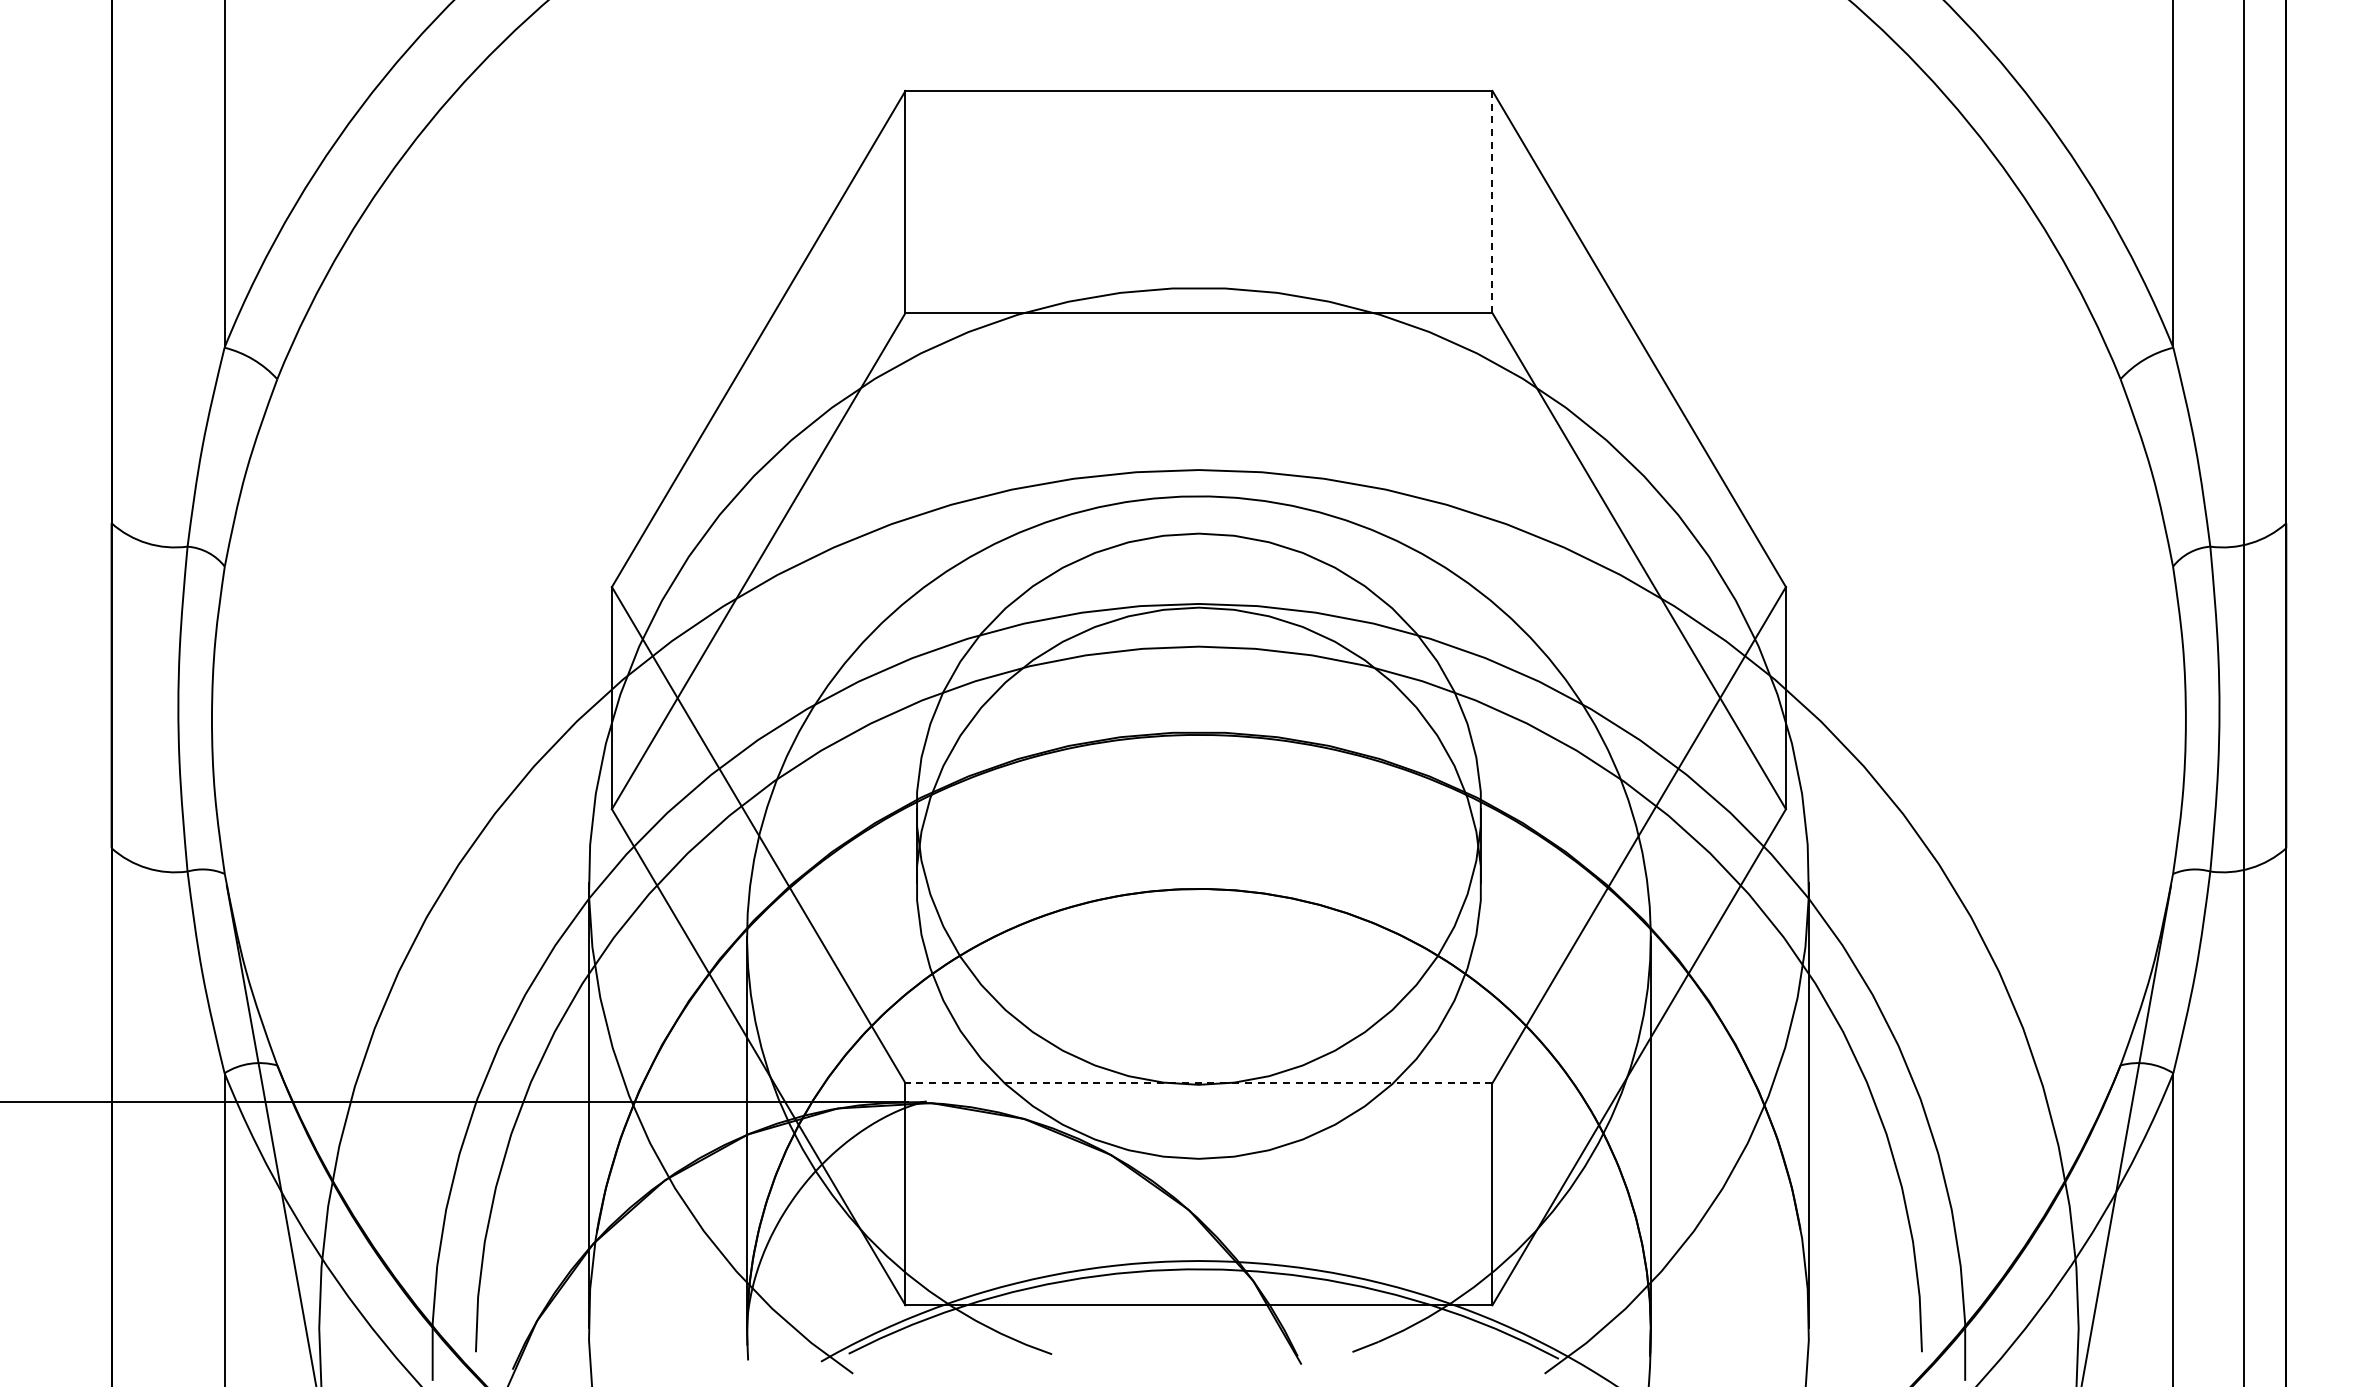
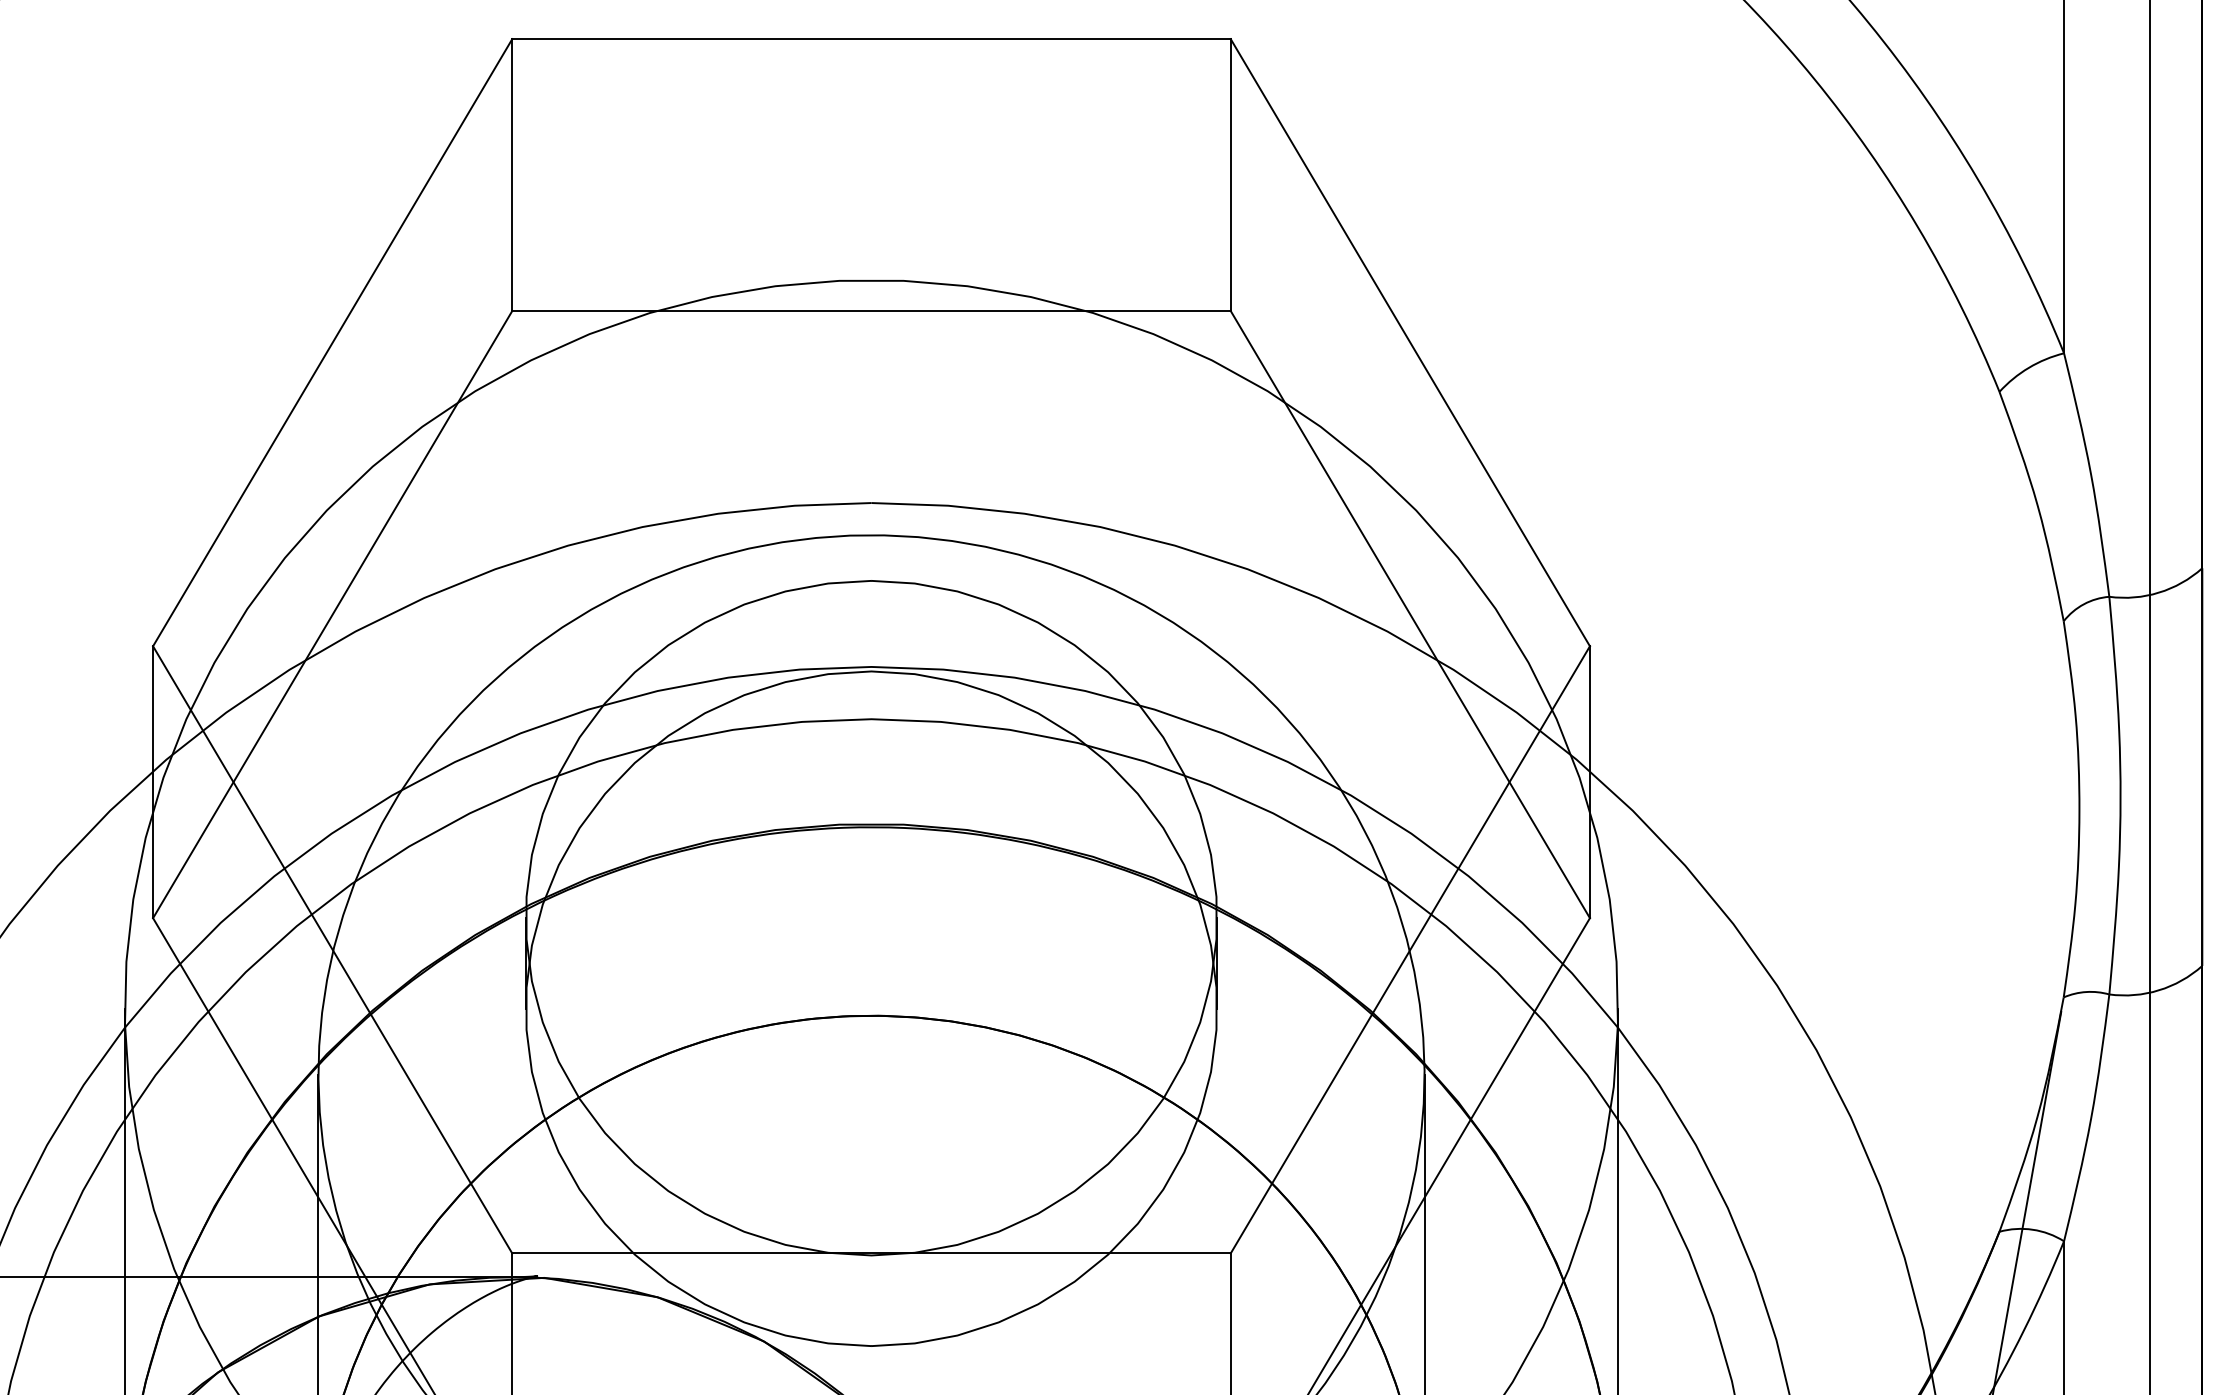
line: (1492, 201) -> (1230, 174), dashed -> solid
line: (1198, 1083) -> (870, 1253), dashed -> solid

